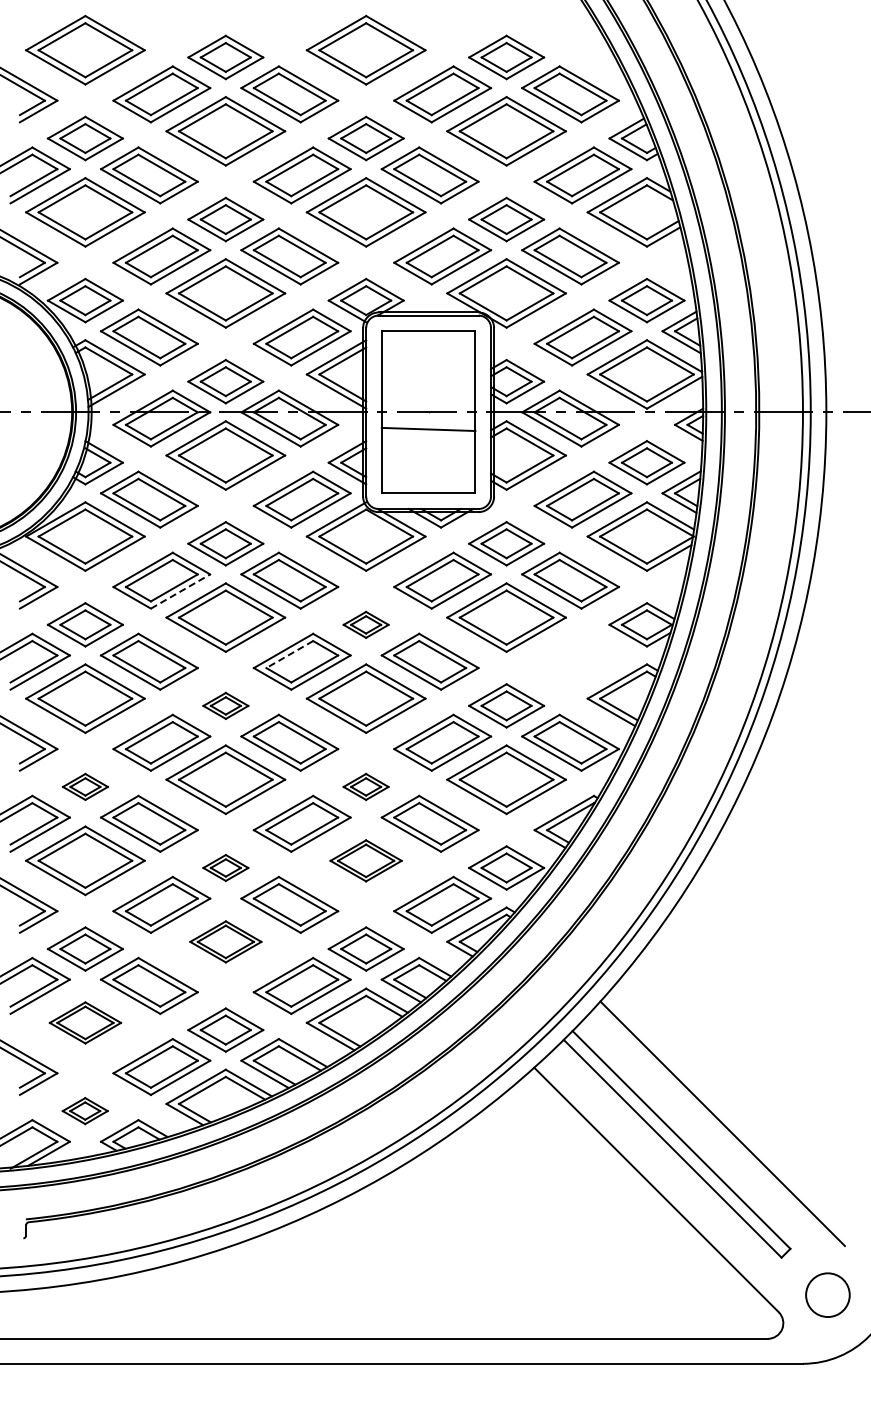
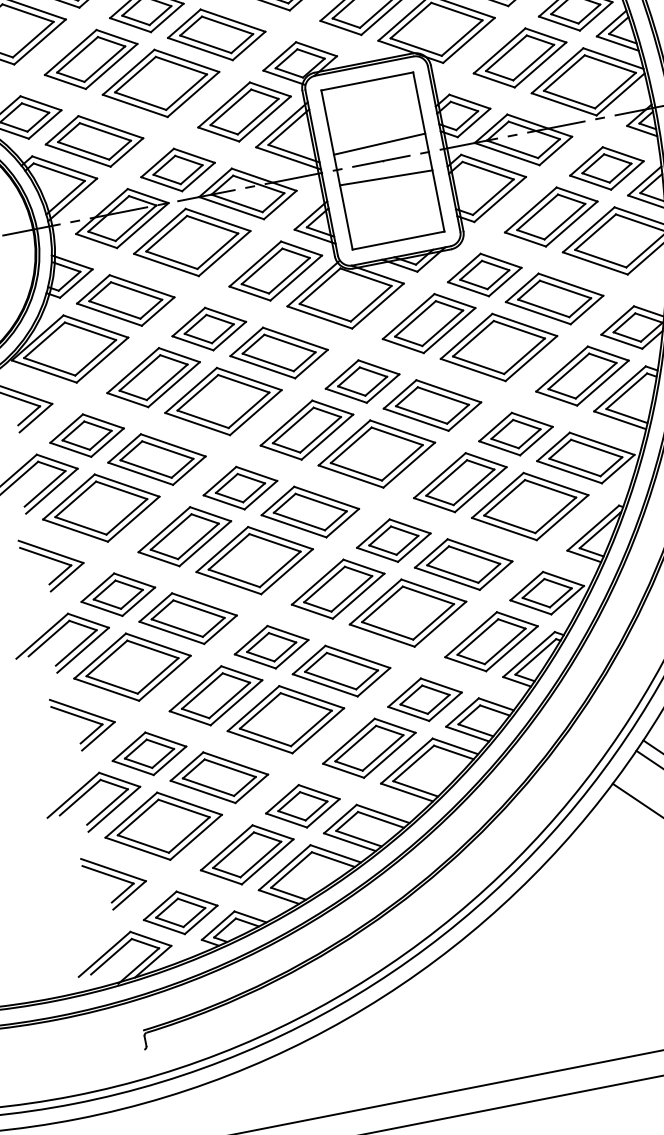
line: (428, 394) -> (379, 143), added
line: (181, 591) -> (174, 384), dashed -> solid
part: (365, 624) -> (361, 381), size x1.67
line: (289, 654) -> (293, 425), dashed -> solid
part: (582, 661) -> (581, 375), added
part: (225, 705) -> (240, 487), size x1.67
part: (85, 786) -> (118, 594), size x1.67
part: (365, 786) -> (393, 540), size x1.67
part: (365, 860) -> (407, 612), size x1.67
part: (225, 867) -> (271, 646), size x1.67
part: (225, 941) -> (285, 719), size x1.67
part: (85, 1022) -> (163, 825), size x1.67
part: (84, 1110) -> (179, 912), size x1.67

